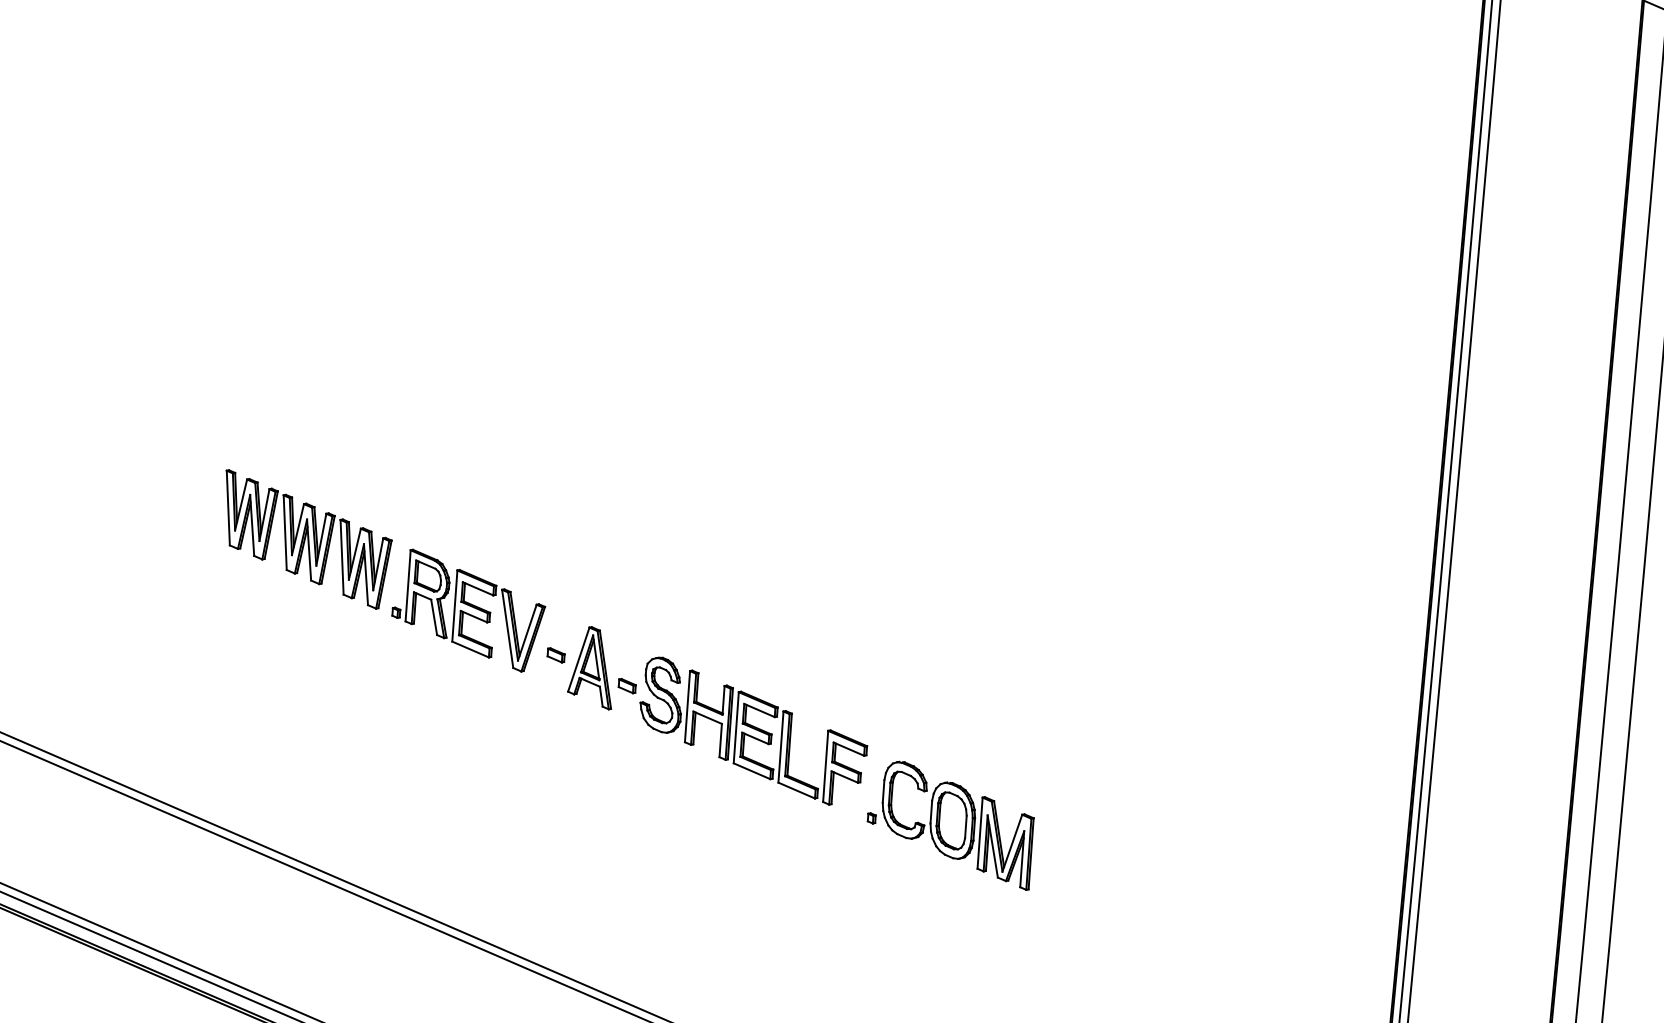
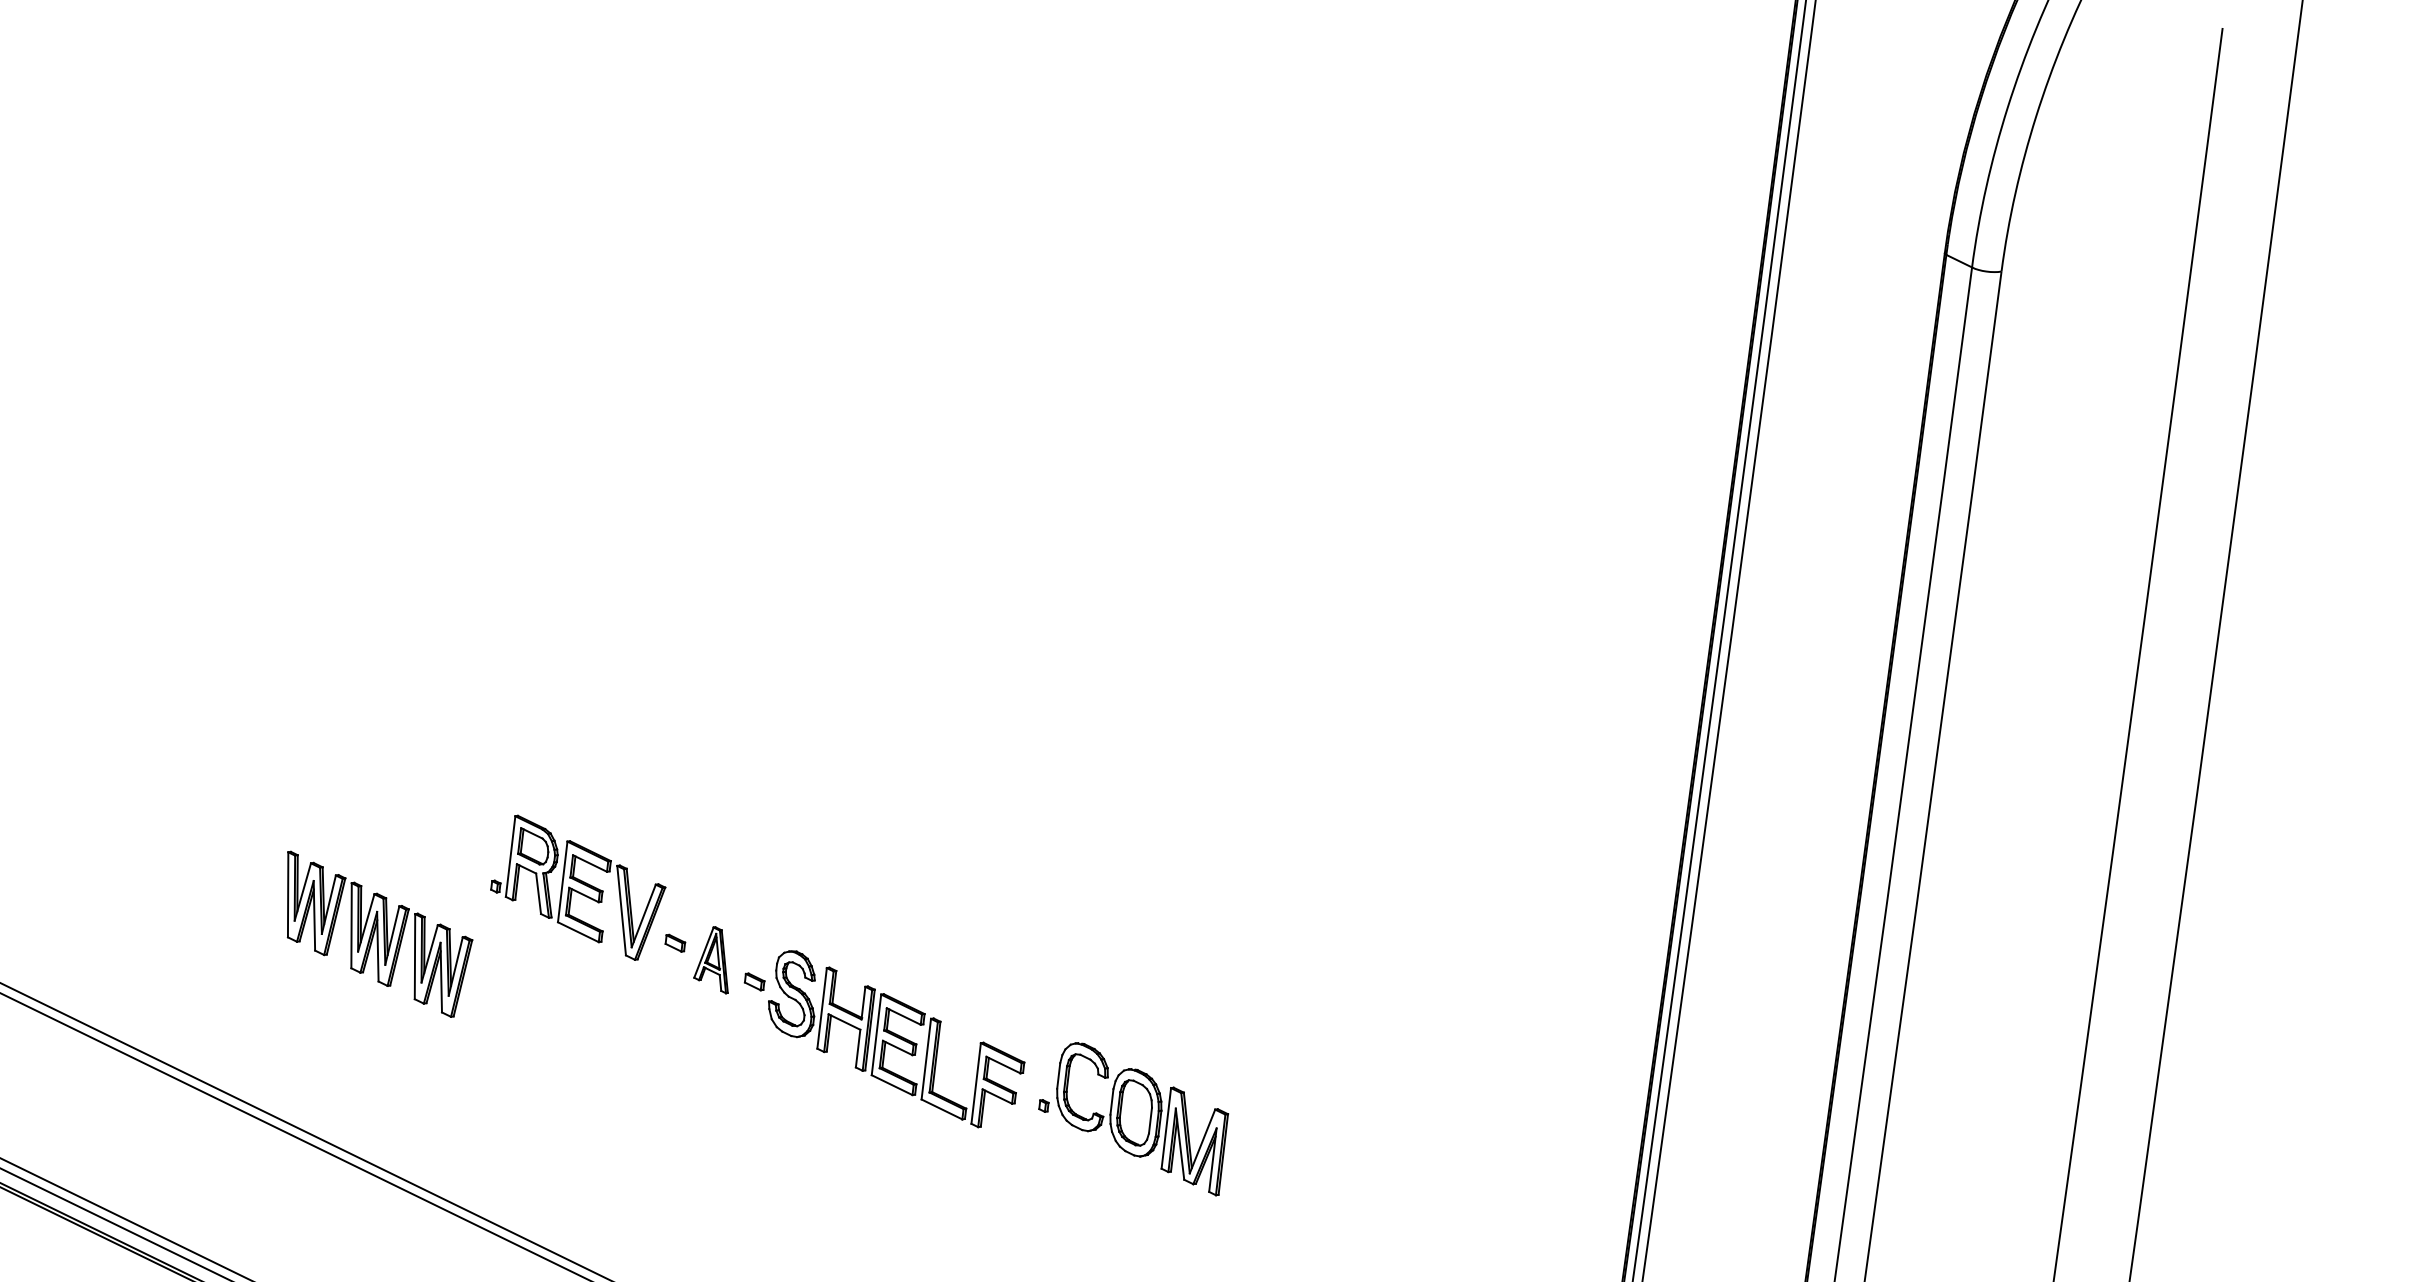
part: (310, 538) -> (379, 933), moved
part: (587, 669) -> (710, 960), size x0.7
part: (950, 826) -> (1133, 1119), moved

